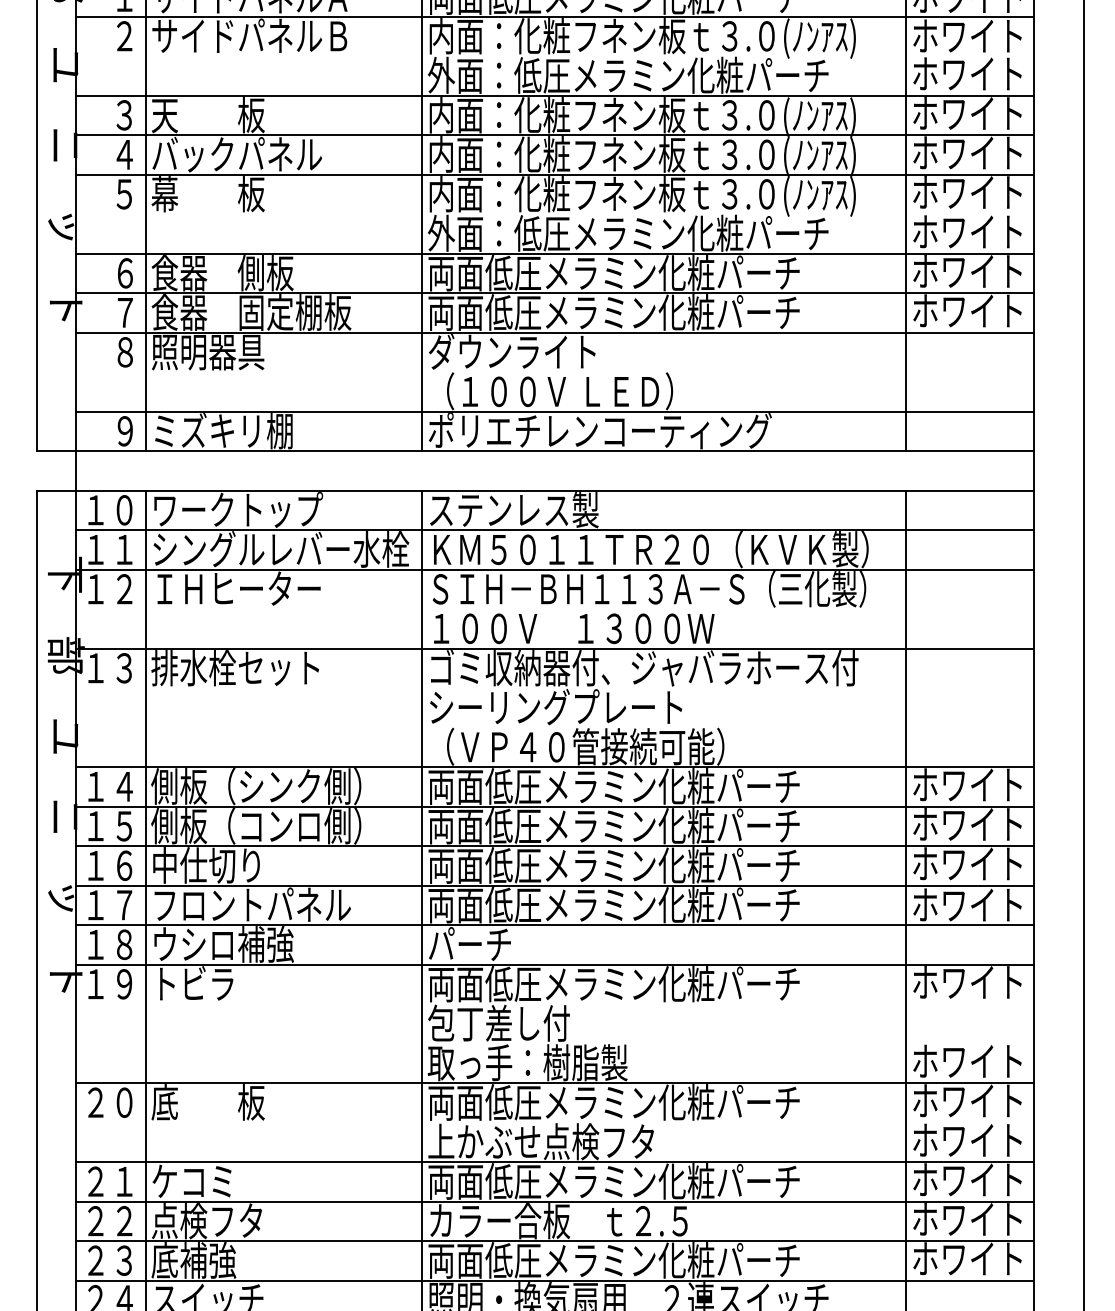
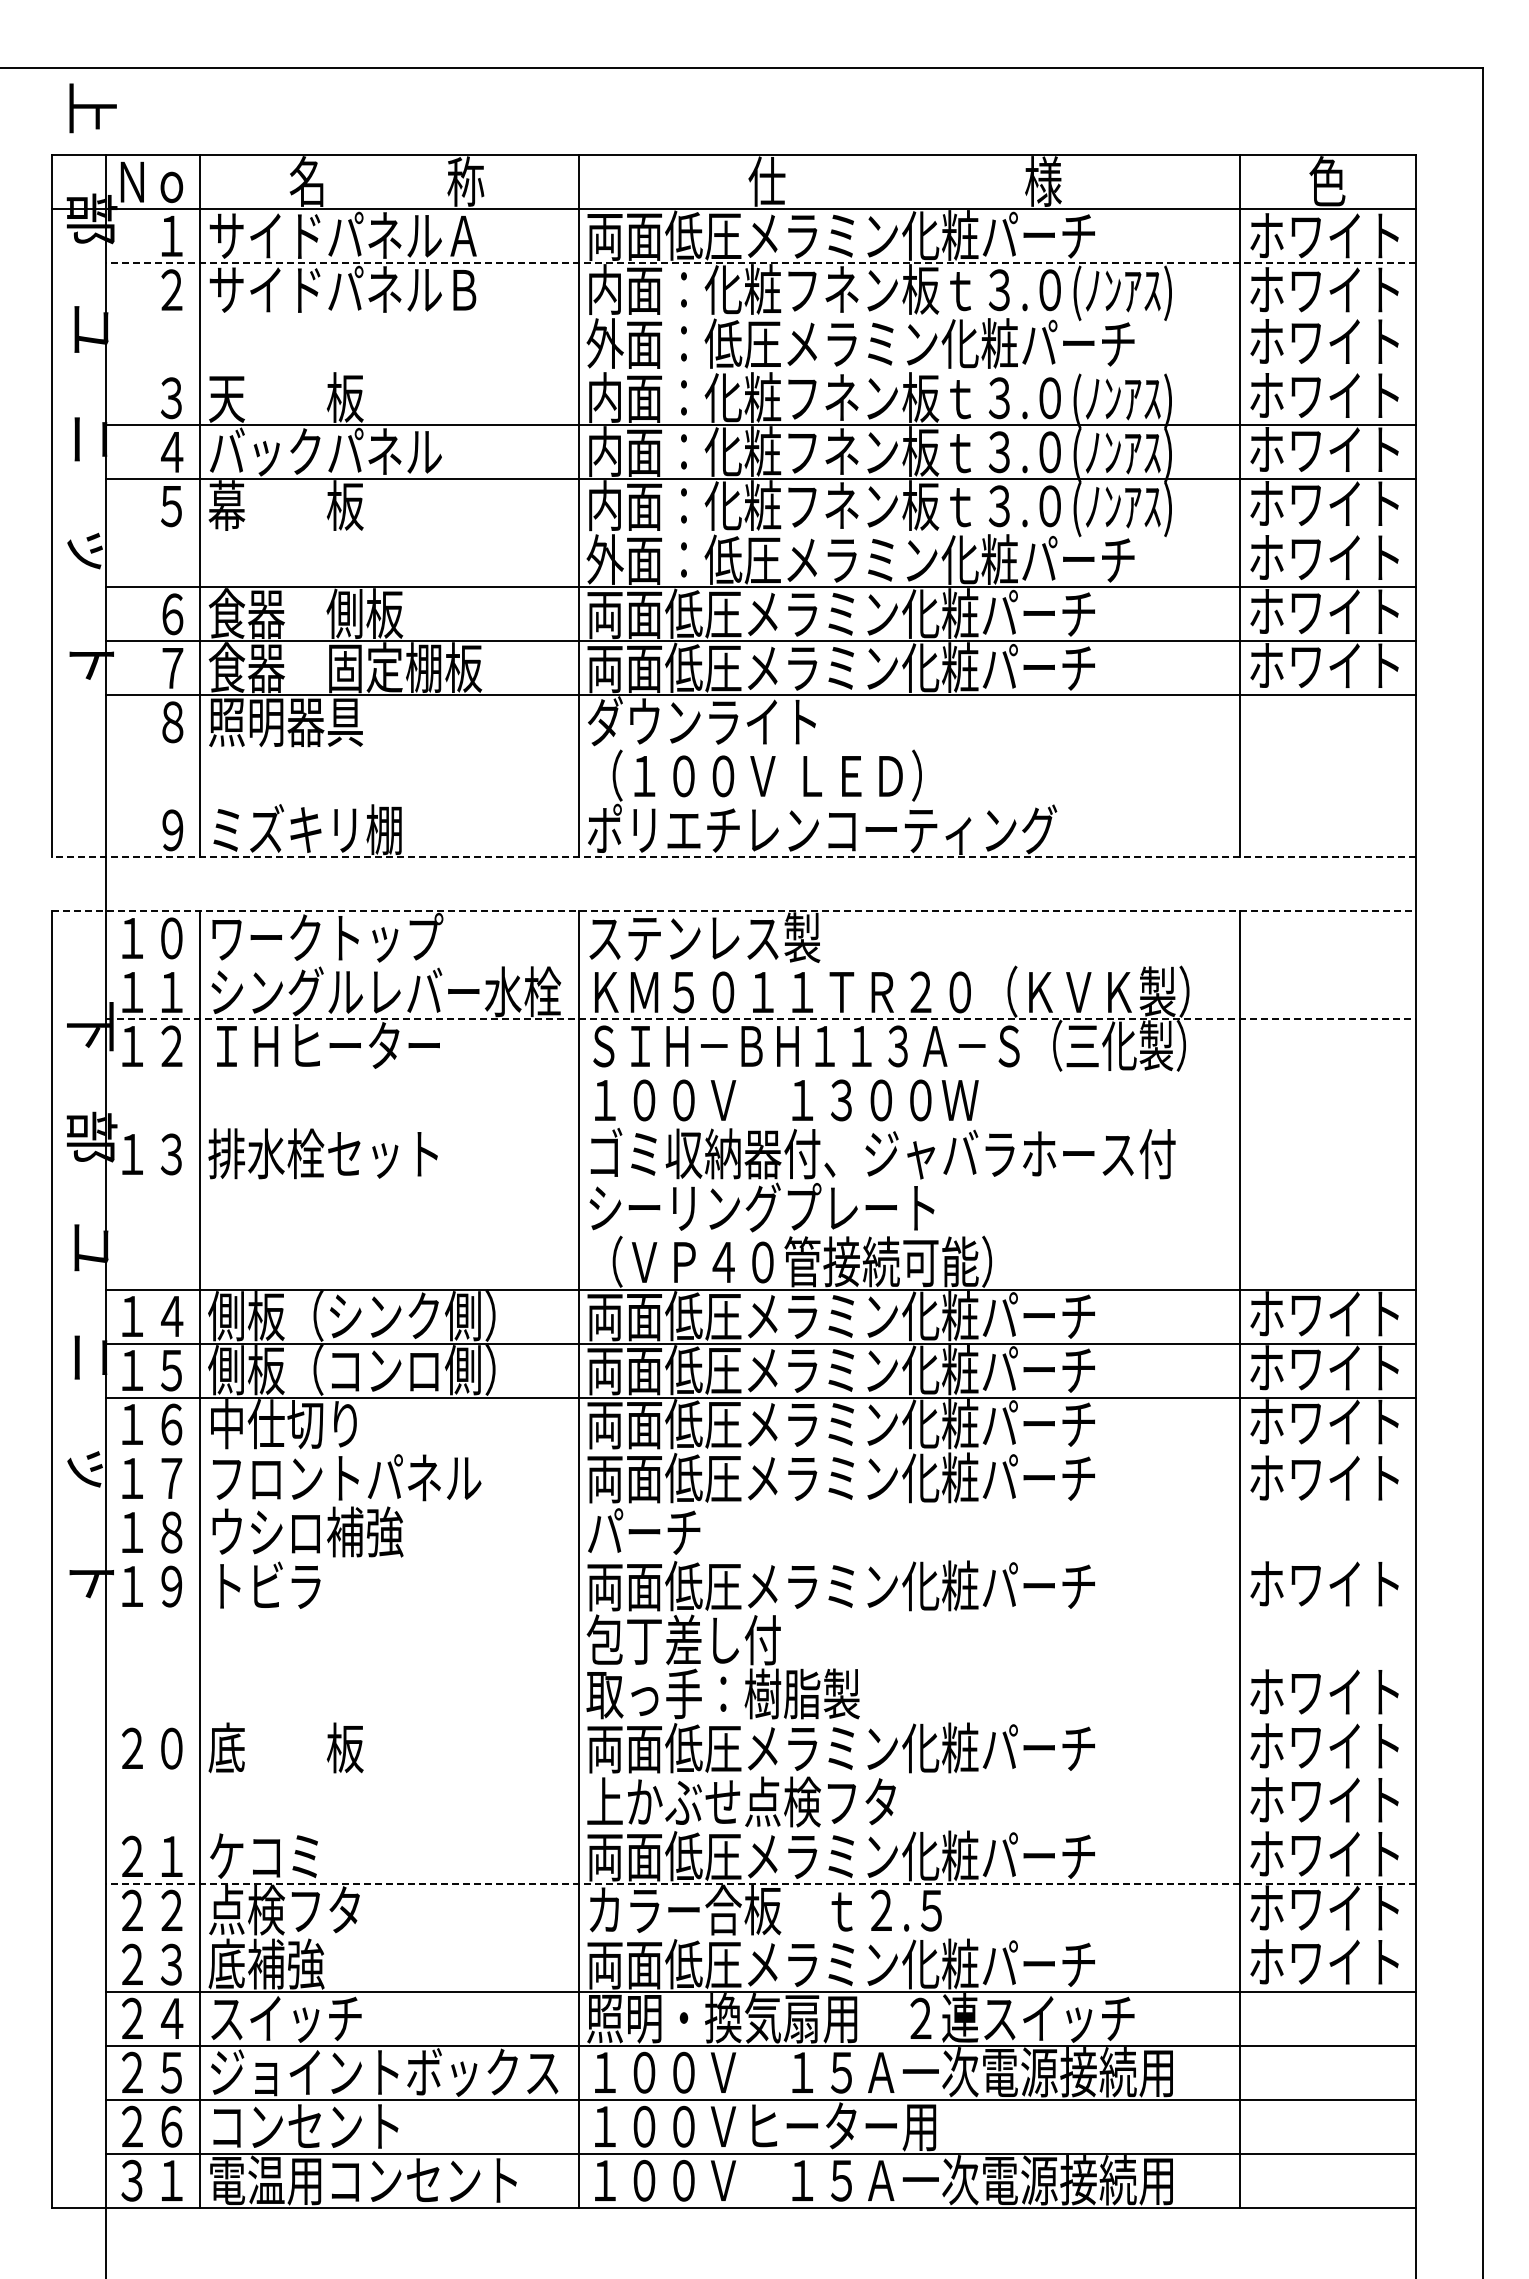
line: (555, 16) -> (760, 263), solid -> dashed
line: (555, 95) -> (760, 371), removed
line: (555, 411) -> (760, 803), removed
line: (535, 451) -> (733, 857), solid -> dashed
line: (535, 490) -> (733, 911), solid -> dashed
line: (555, 530) -> (760, 965), removed
line: (555, 569) -> (760, 1019), solid -> dashed
line: (555, 648) -> (760, 1127), removed
line: (555, 885) -> (760, 1451), removed
line: (555, 924) -> (760, 1505), removed
line: (555, 964) -> (760, 1559), removed
line: (555, 1082) -> (760, 1721), removed
line: (555, 1161) -> (760, 1829), removed
line: (555, 1201) -> (760, 1883), solid -> dashed
line: (555, 1240) -> (760, 1937), removed

